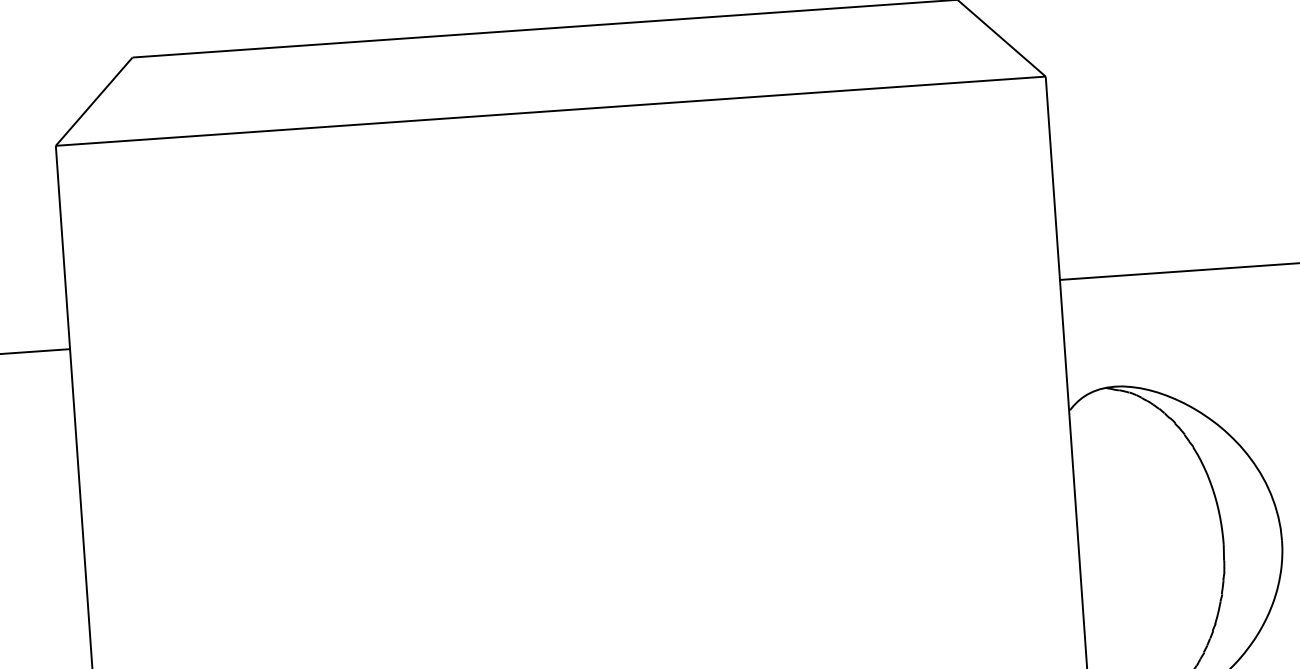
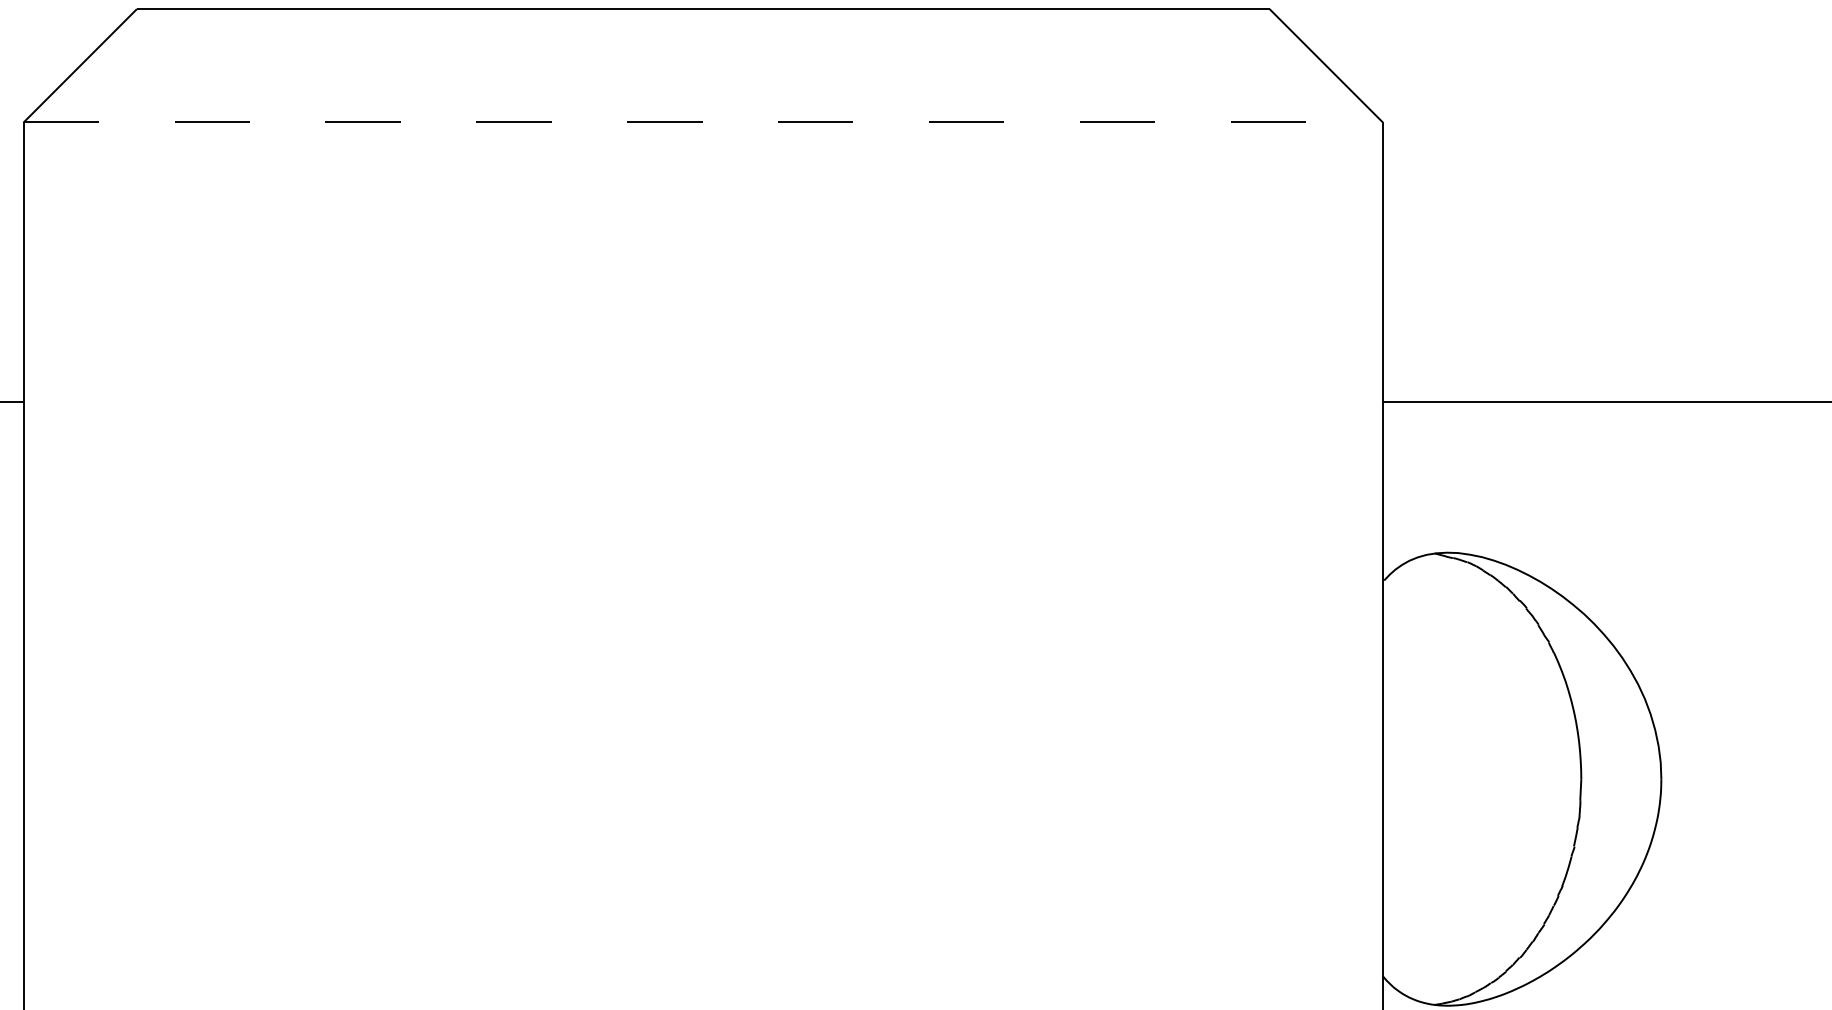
line: (550, 111) -> (703, 122), solid -> dashed

